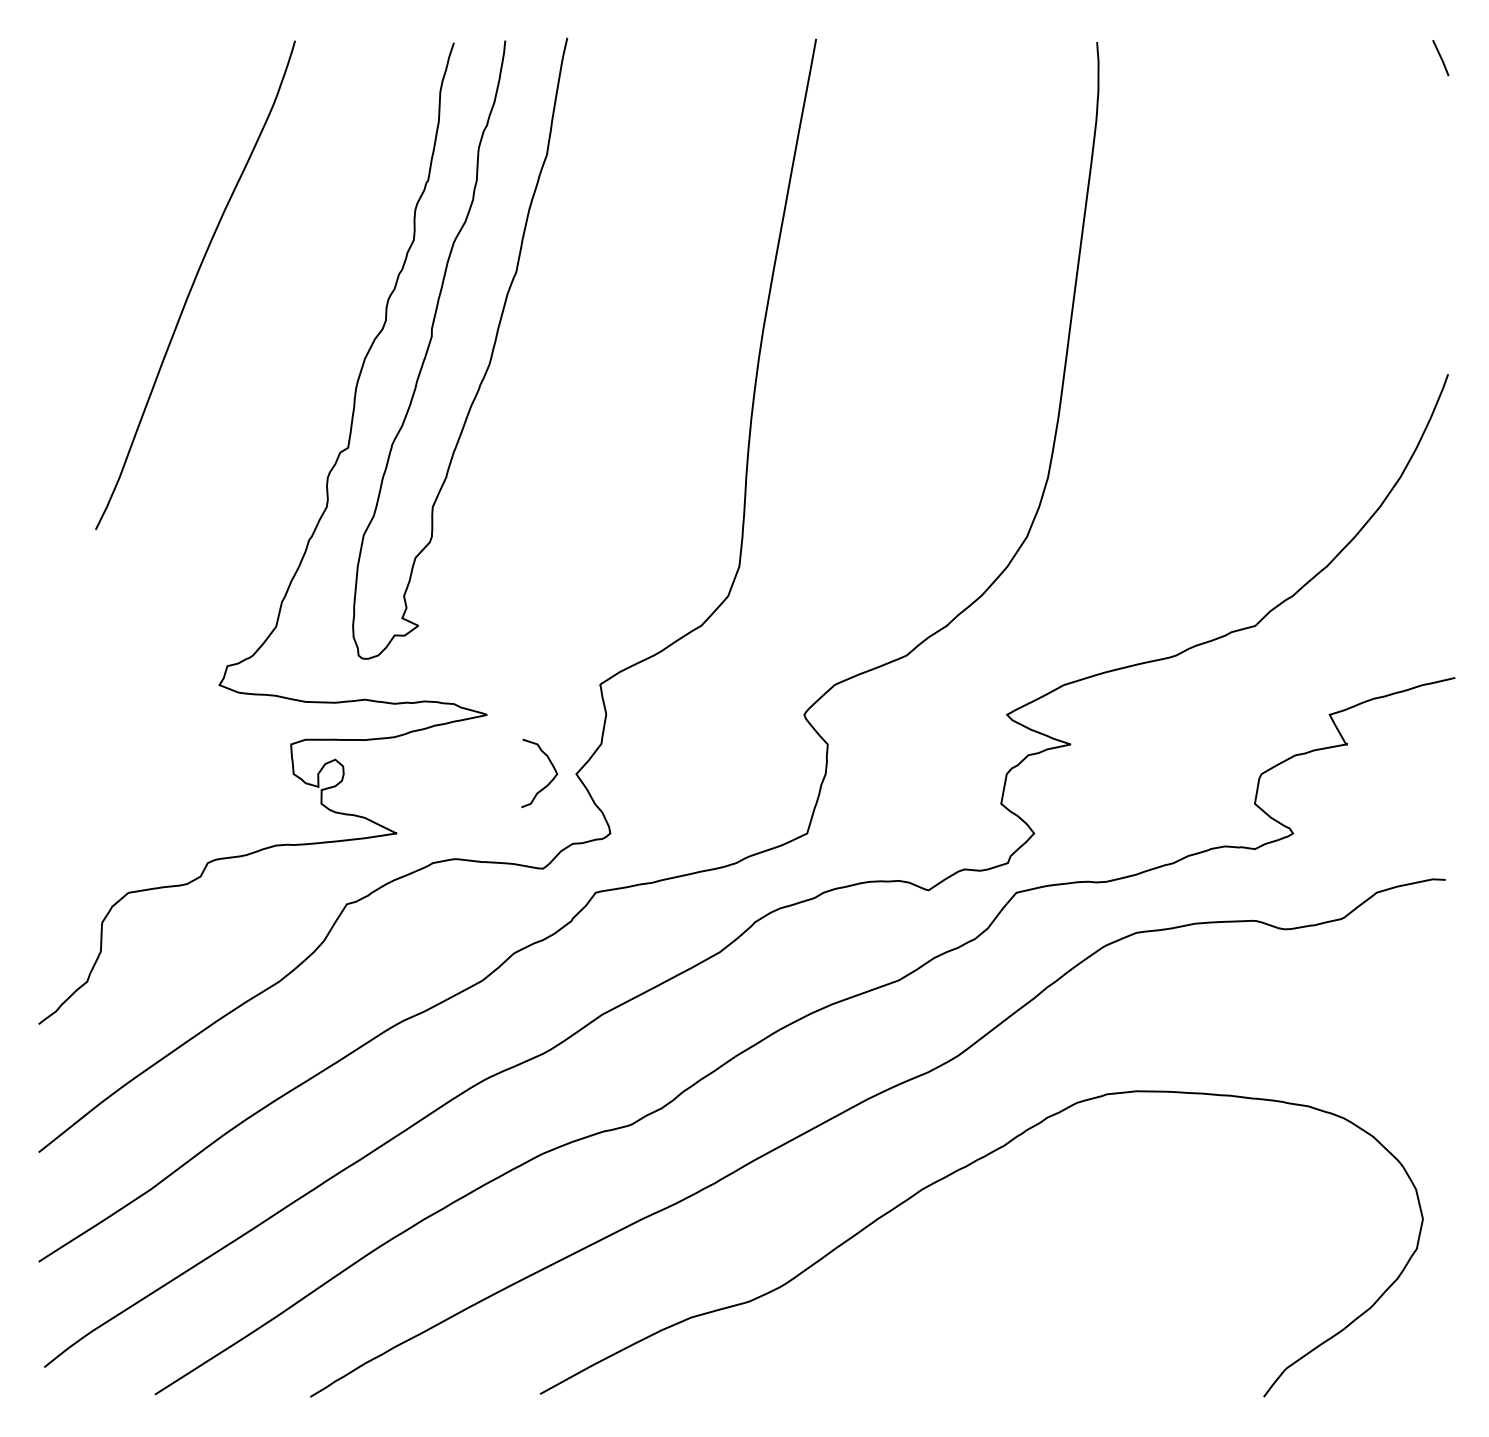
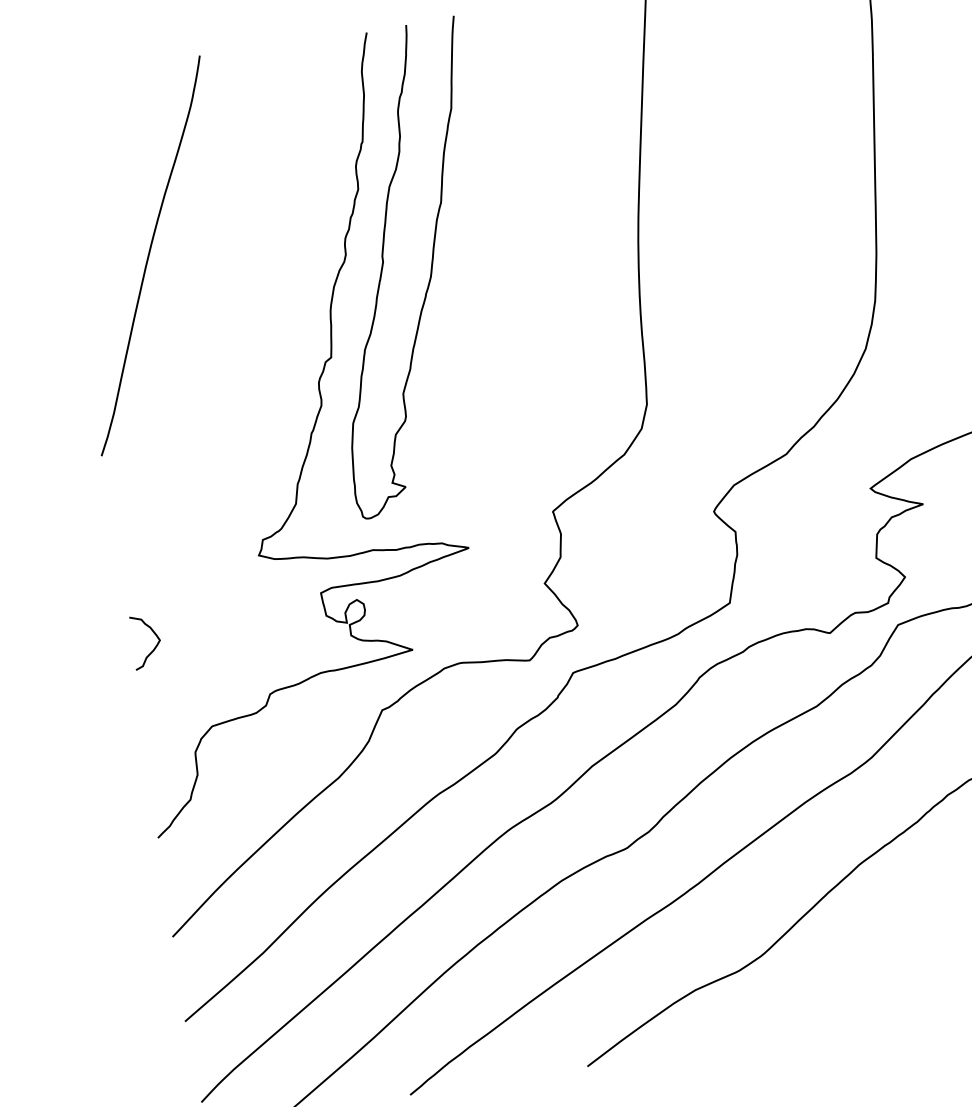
curve: (193, 285) -> (149, 256), moved
curve: (549, 781) -> (154, 646), moved

